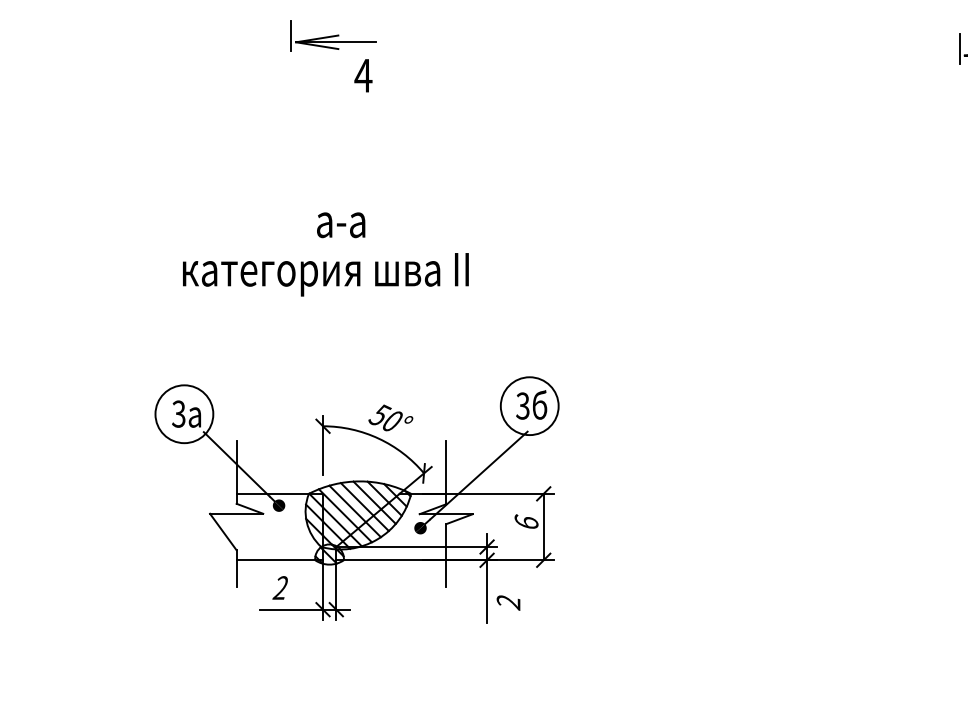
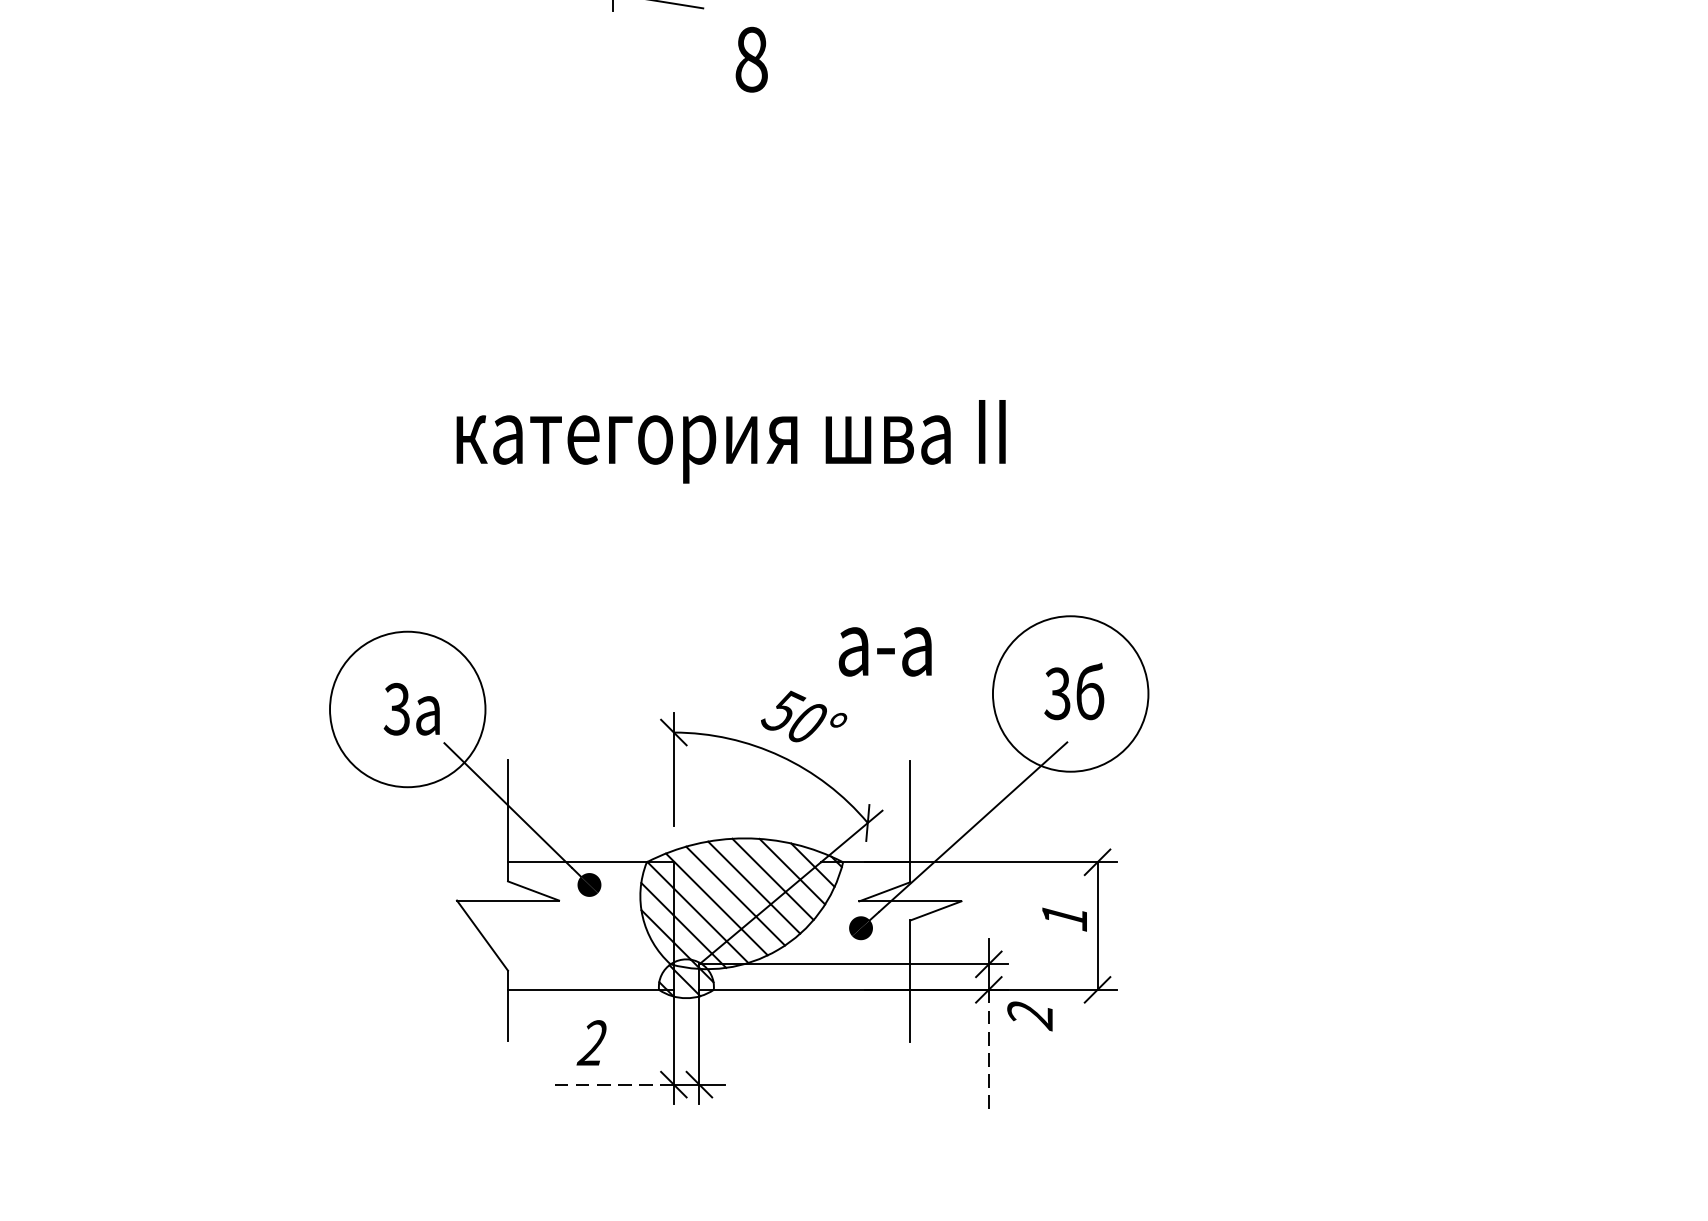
text: (363, 75) -> (751, 59), 4 -> 8
text: (341, 225) -> (885, 652), moved
text: (325, 274) -> (730, 441), moved
circle: (529, 406) -> (1070, 694), size x1.4
circle: (184, 414) -> (407, 709), size x1.4
text: (526, 521) -> (1064, 915), 6 -> 1
line: (487, 591) -> (989, 1049), solid -> dashed
text: (508, 602) -> (1029, 1015), moved
line: (291, 609) -> (613, 1084), solid -> dashed

